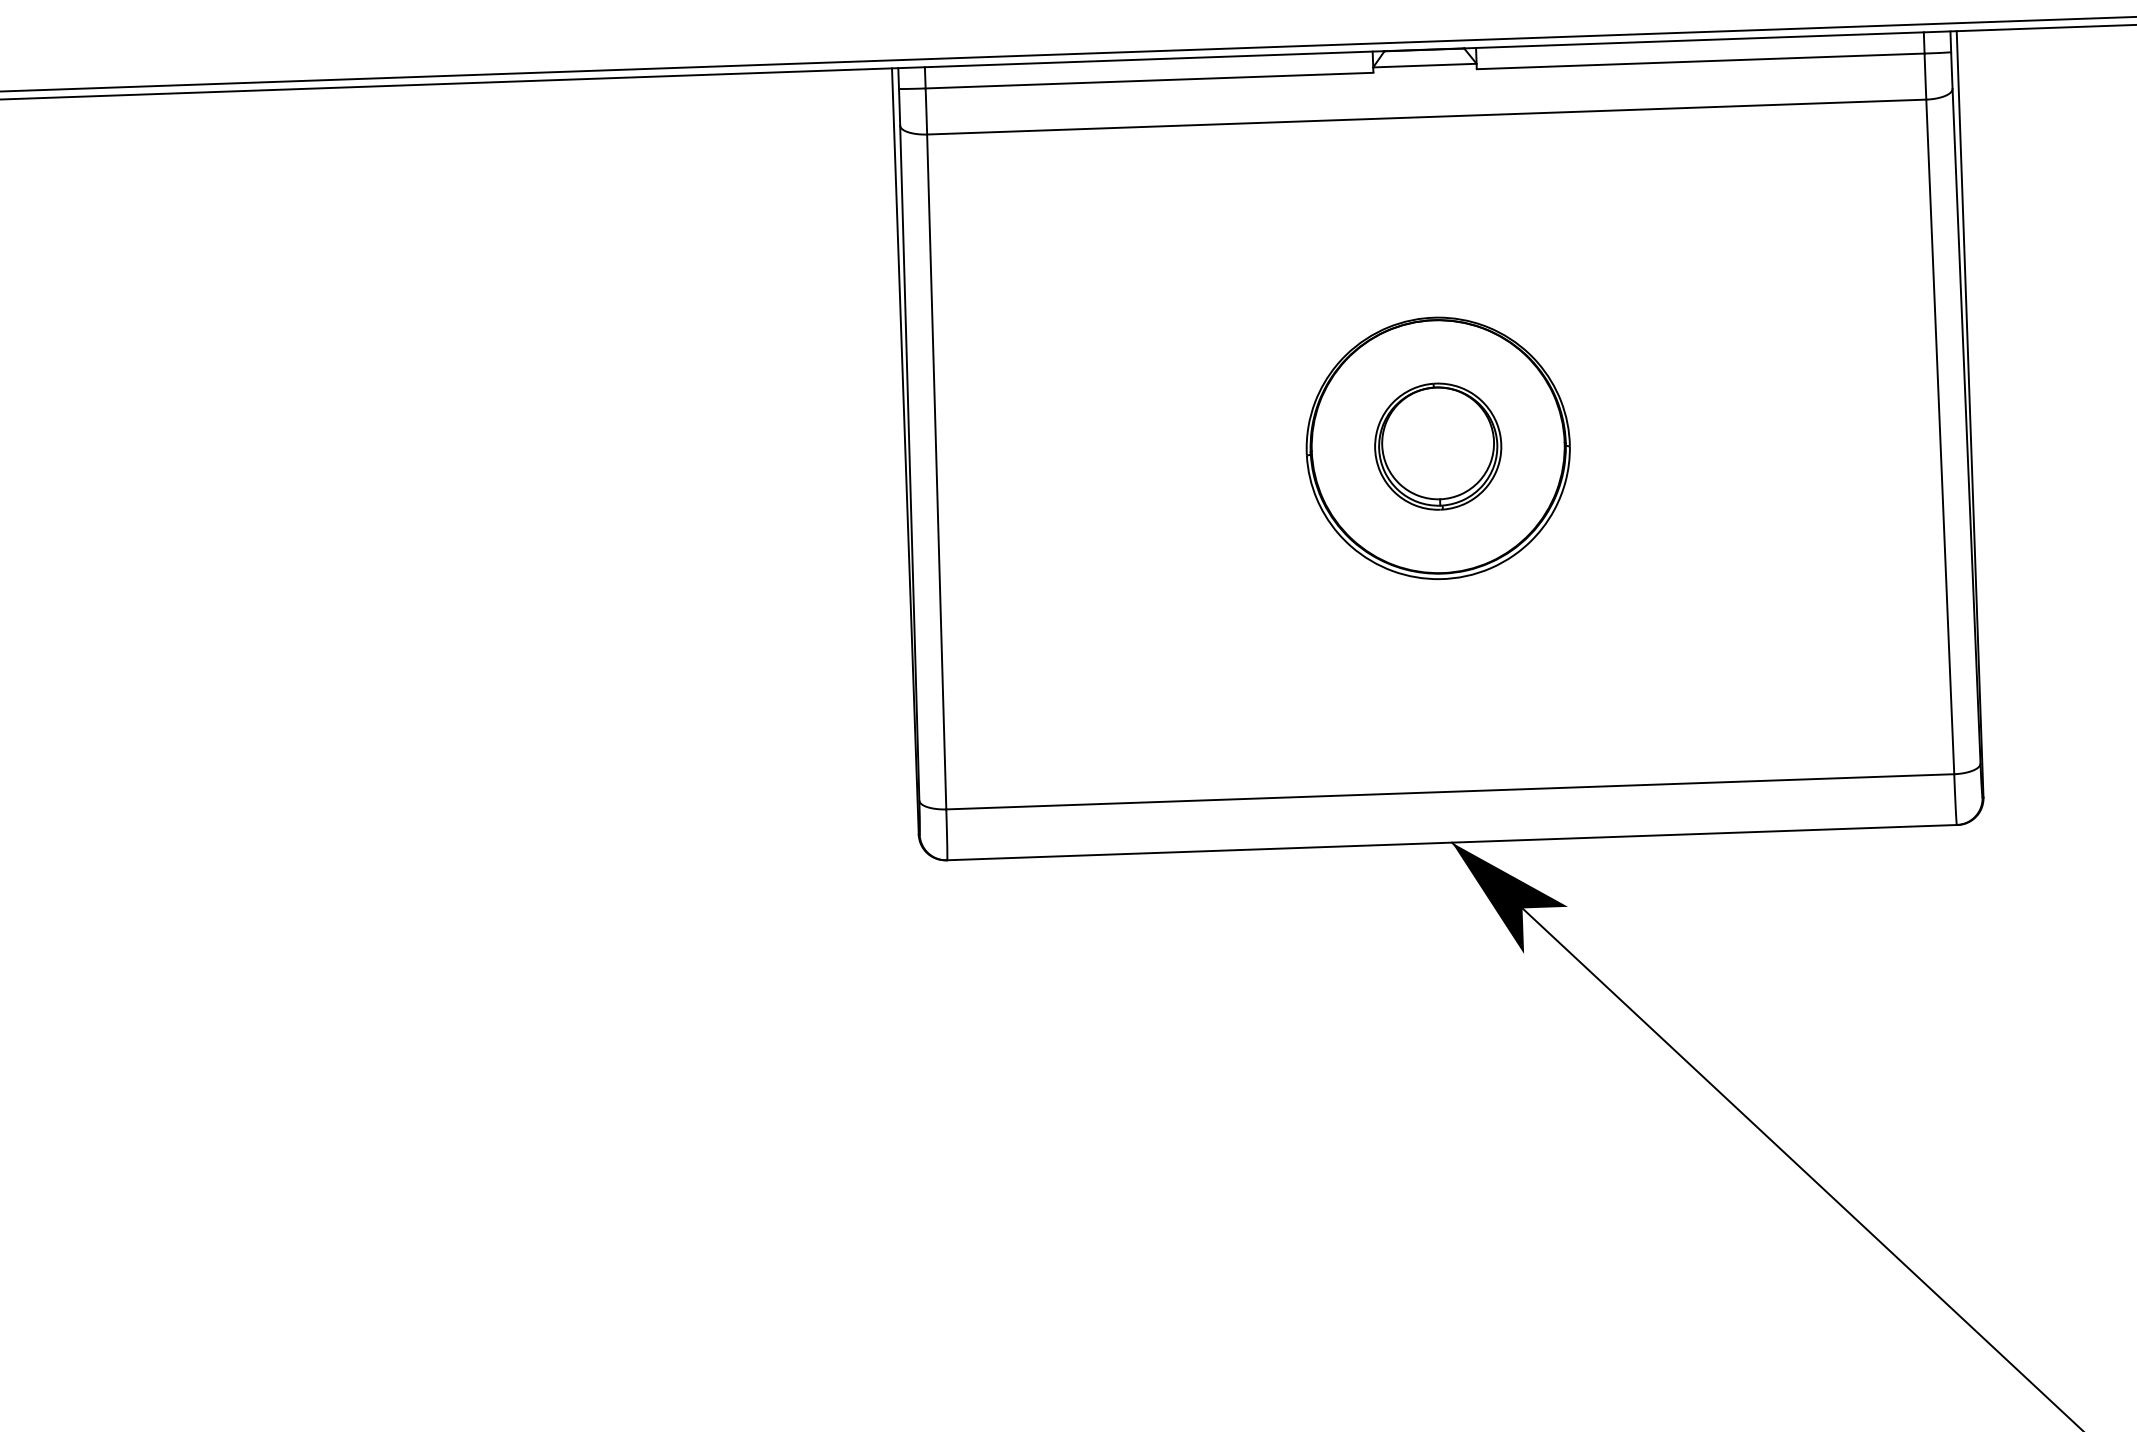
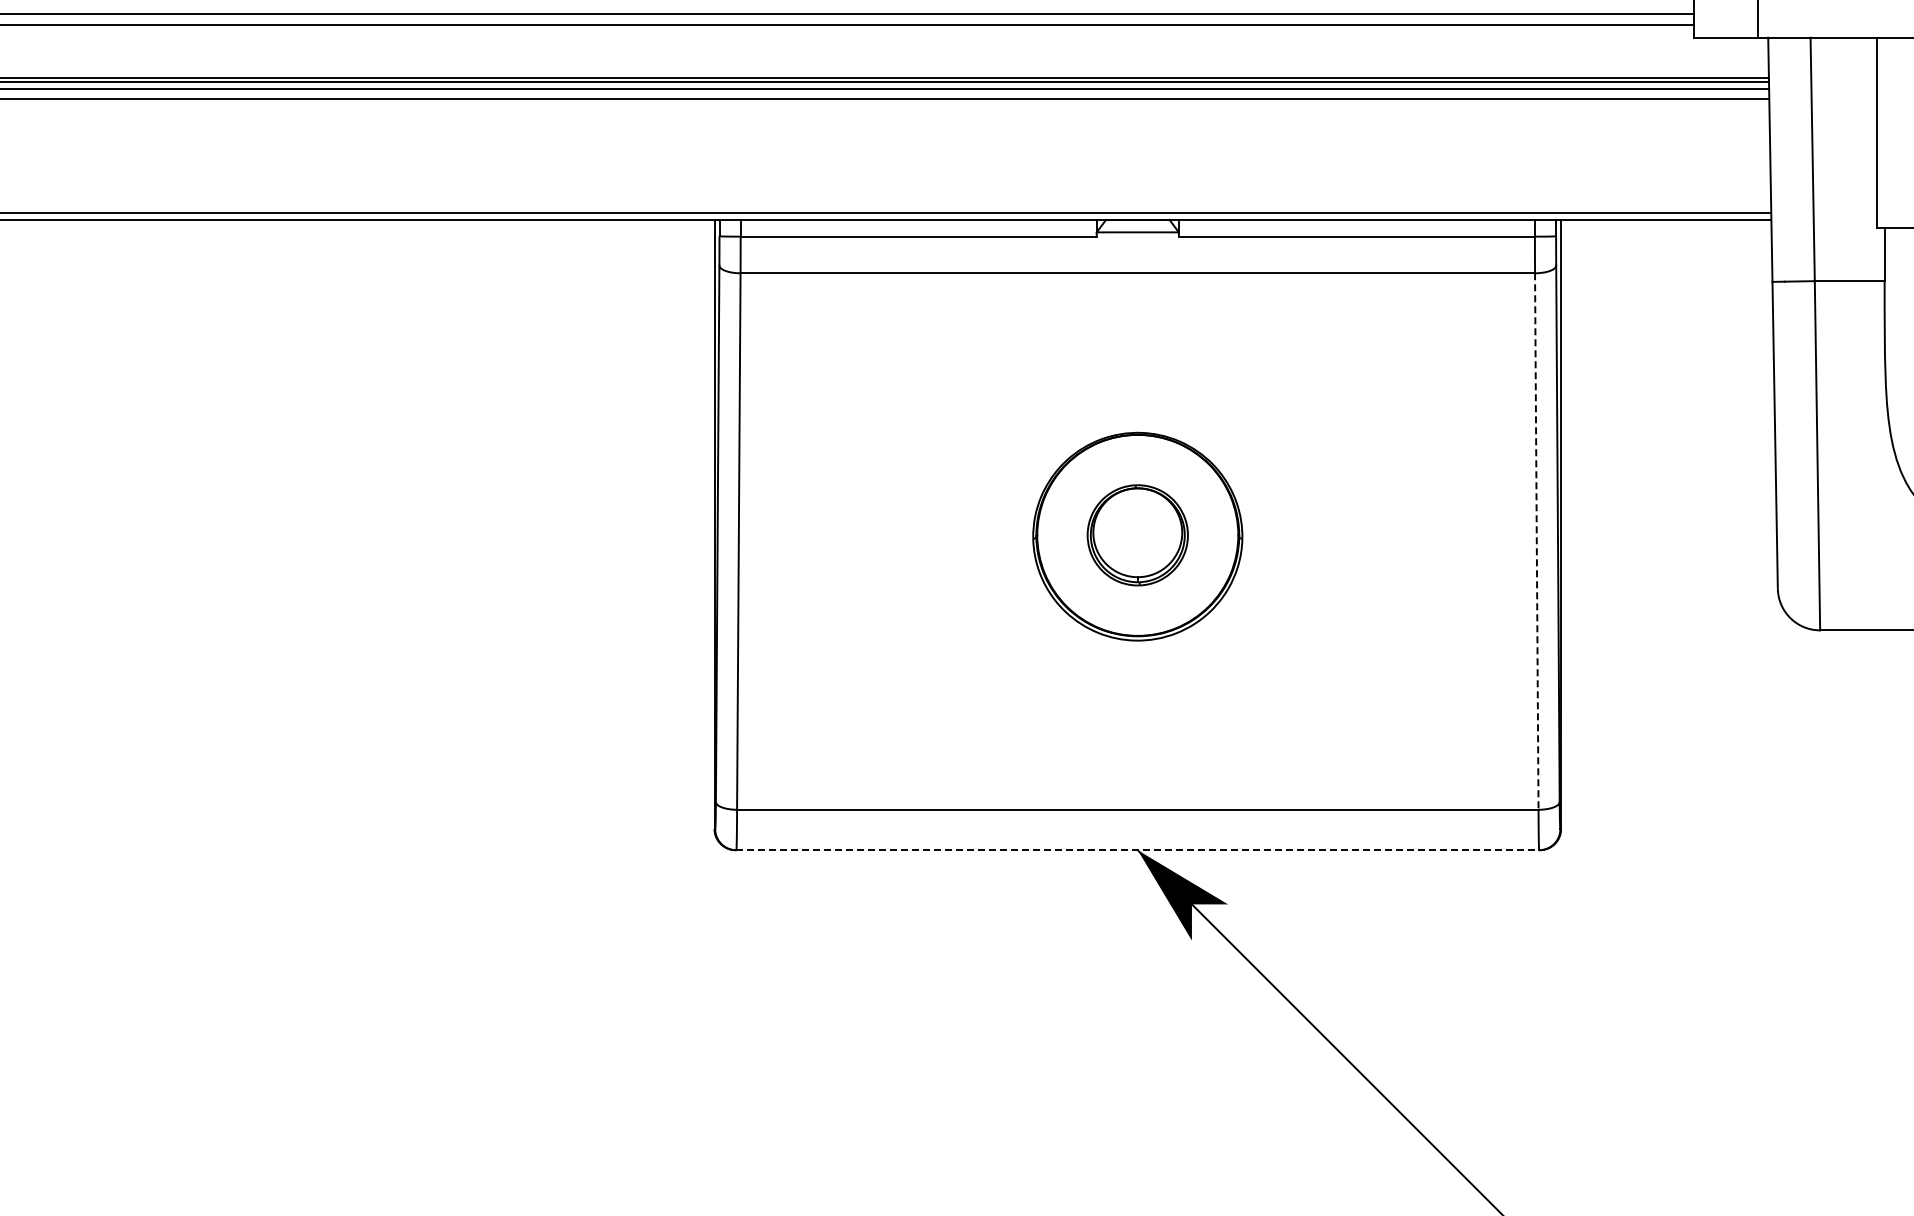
line: (1939, 438) -> (1536, 542), solid -> dashed
line: (1452, 842) -> (1138, 850), solid -> dashed

